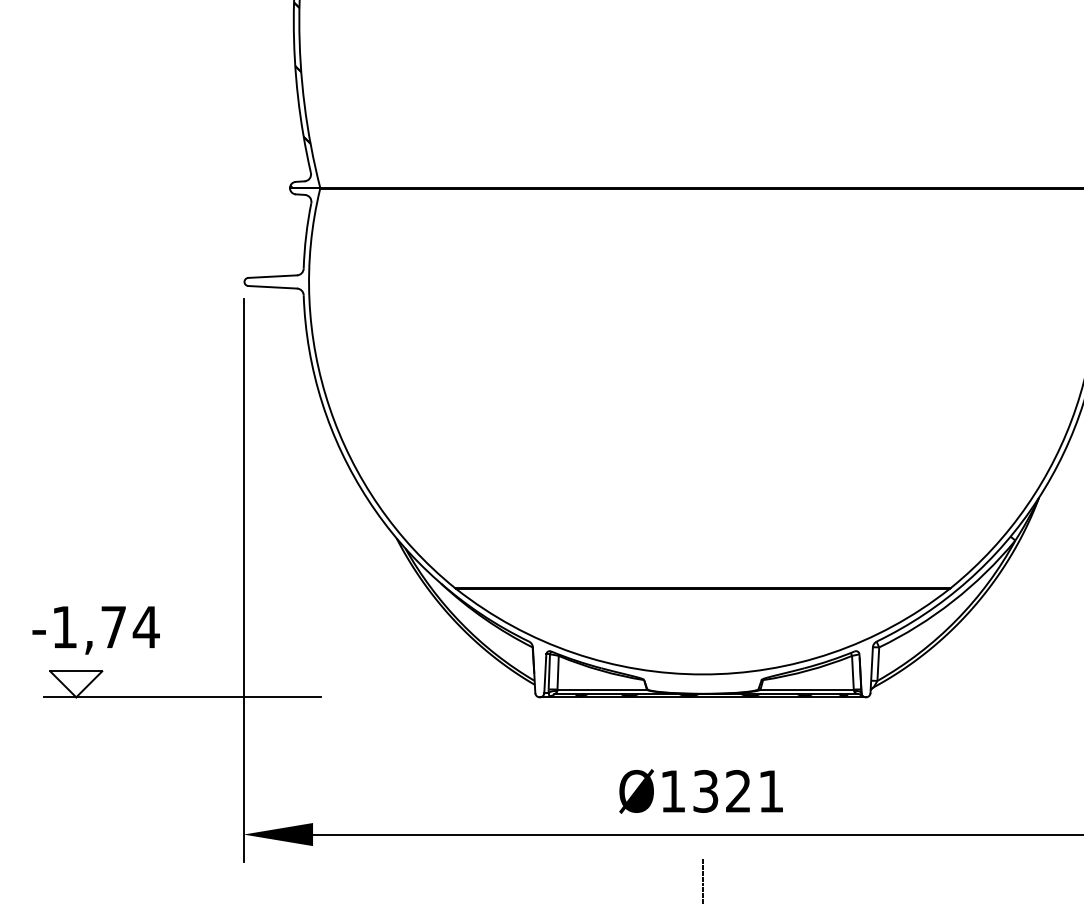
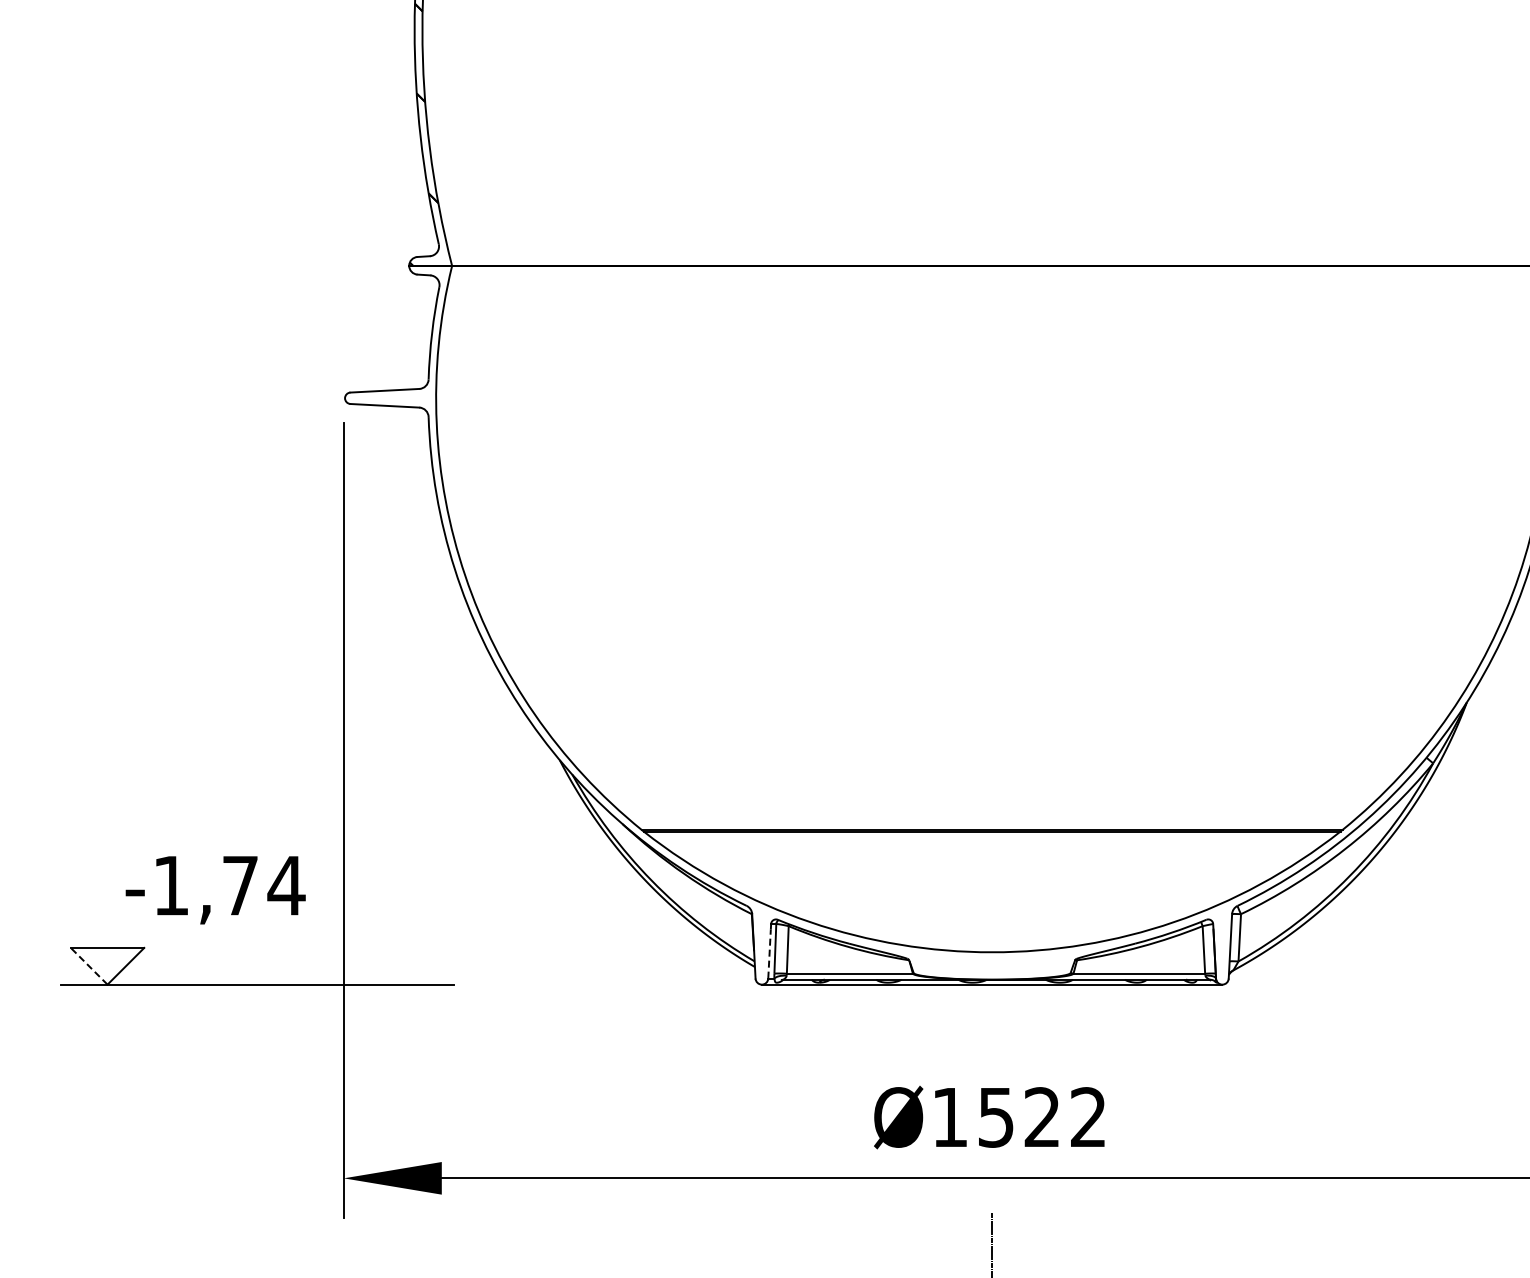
text: (96, 630) -> (215, 890), moved
line: (545, 676) -> (769, 954), solid -> dashed
line: (63, 684) -> (89, 966), solid -> dashed
text: (738, 791) -> (1042, 1117), Ø1321 -> Ø1522

